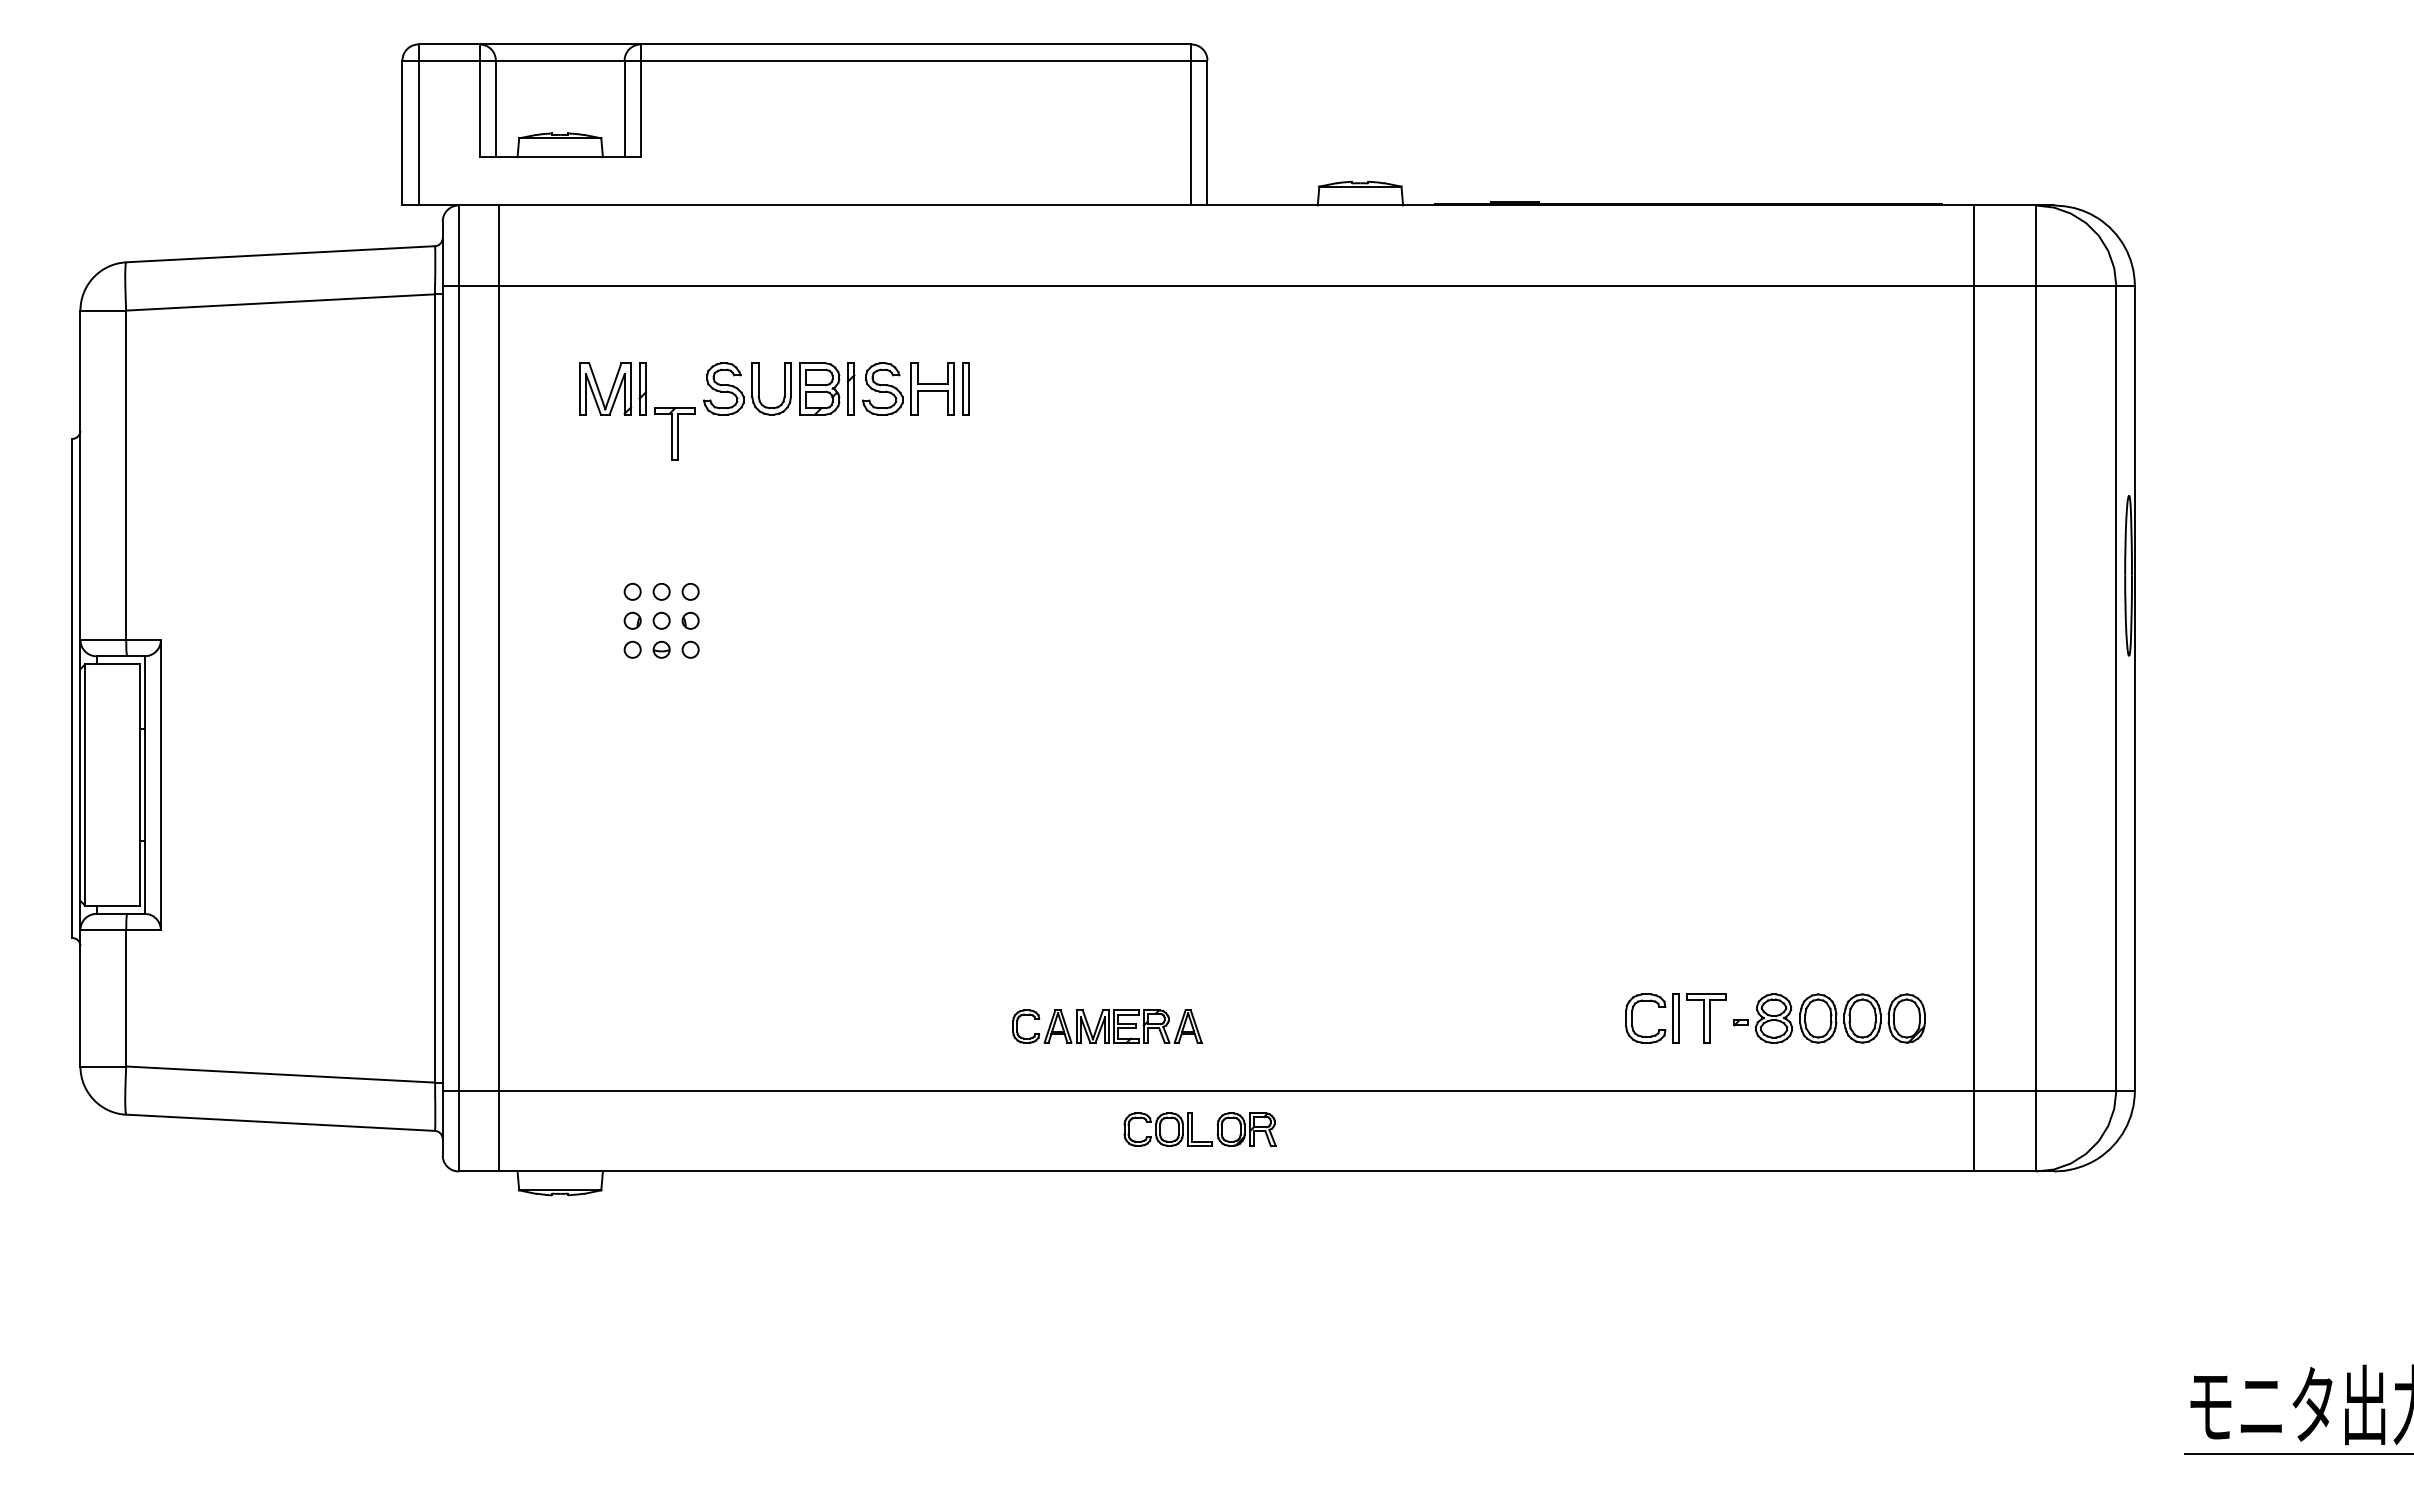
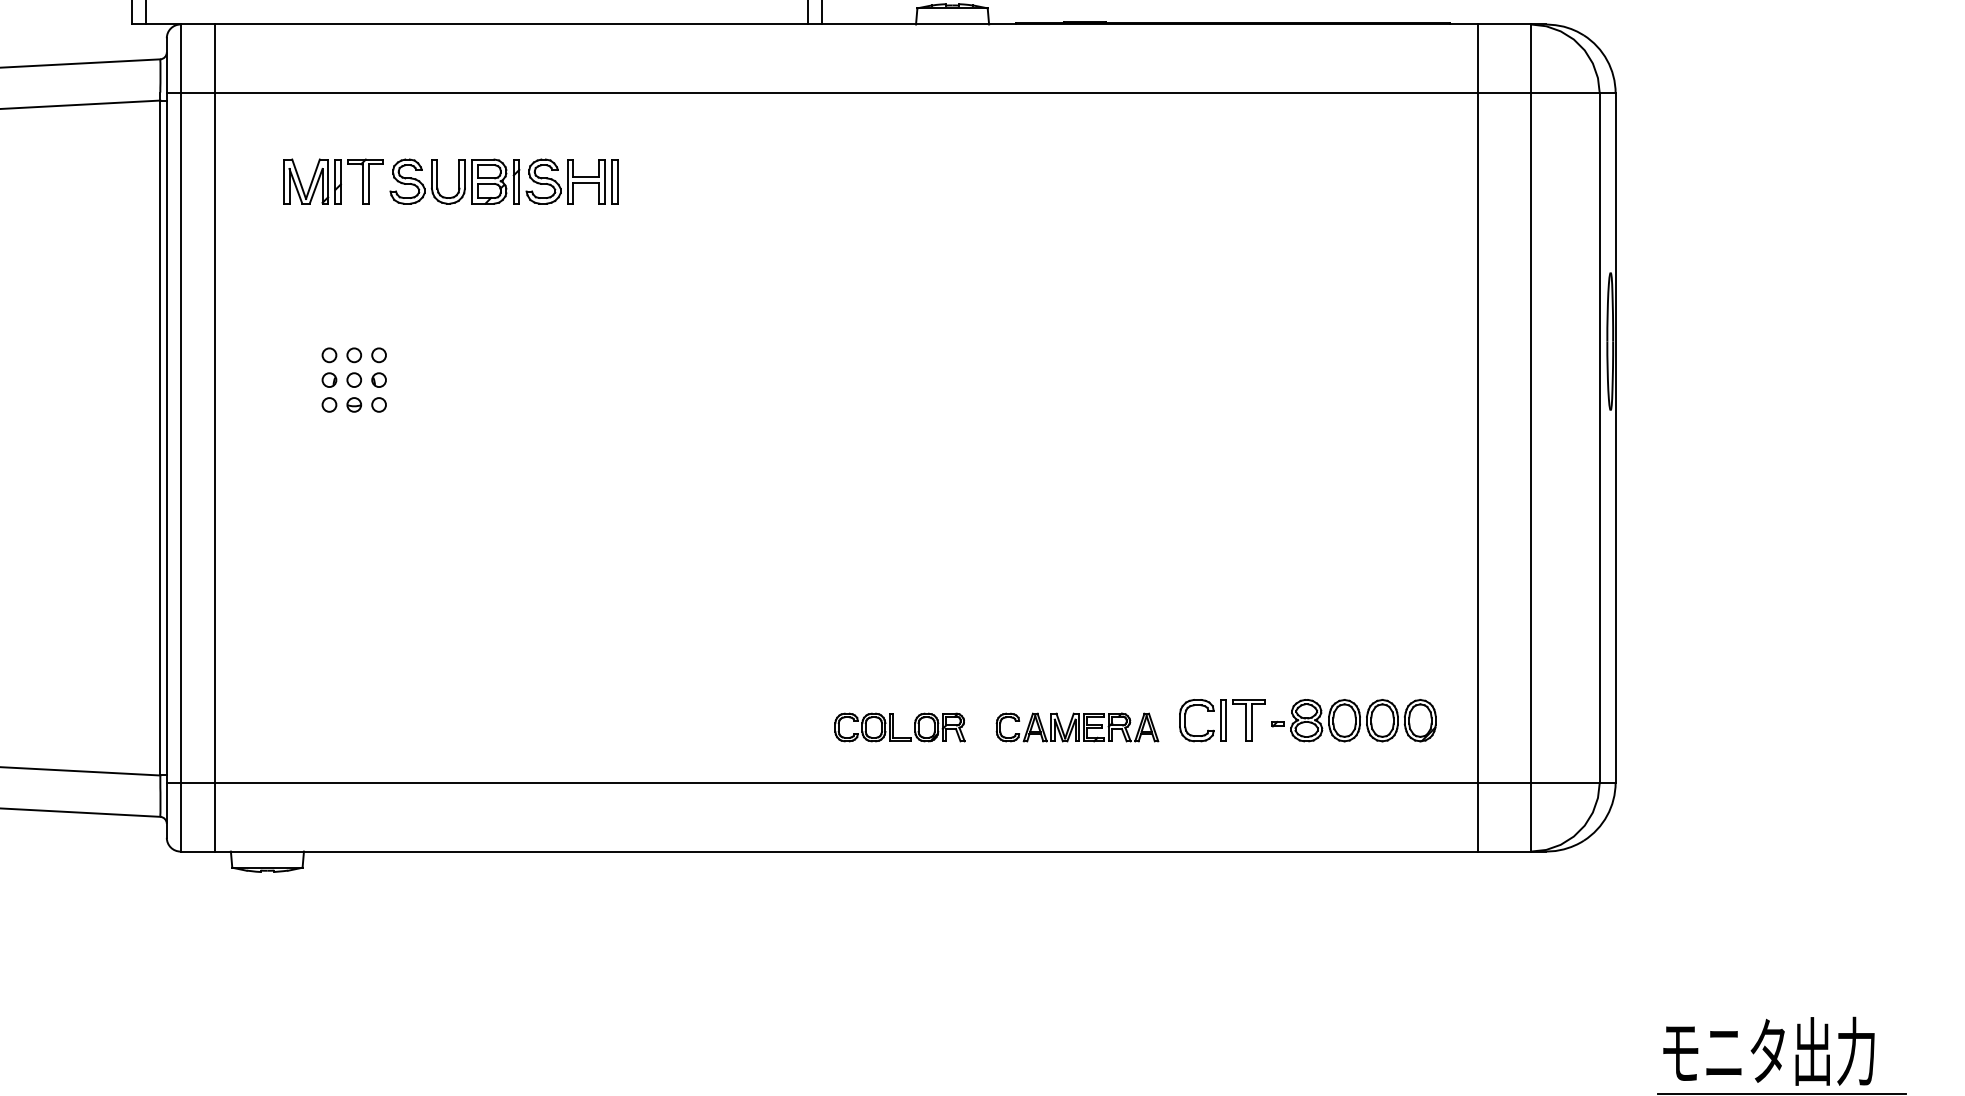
part: (674, 433) -> (365, 181), moved
part: (1107, 1026) -> (1077, 727), moved
part: (1192, 1129) -> (893, 727), moved

